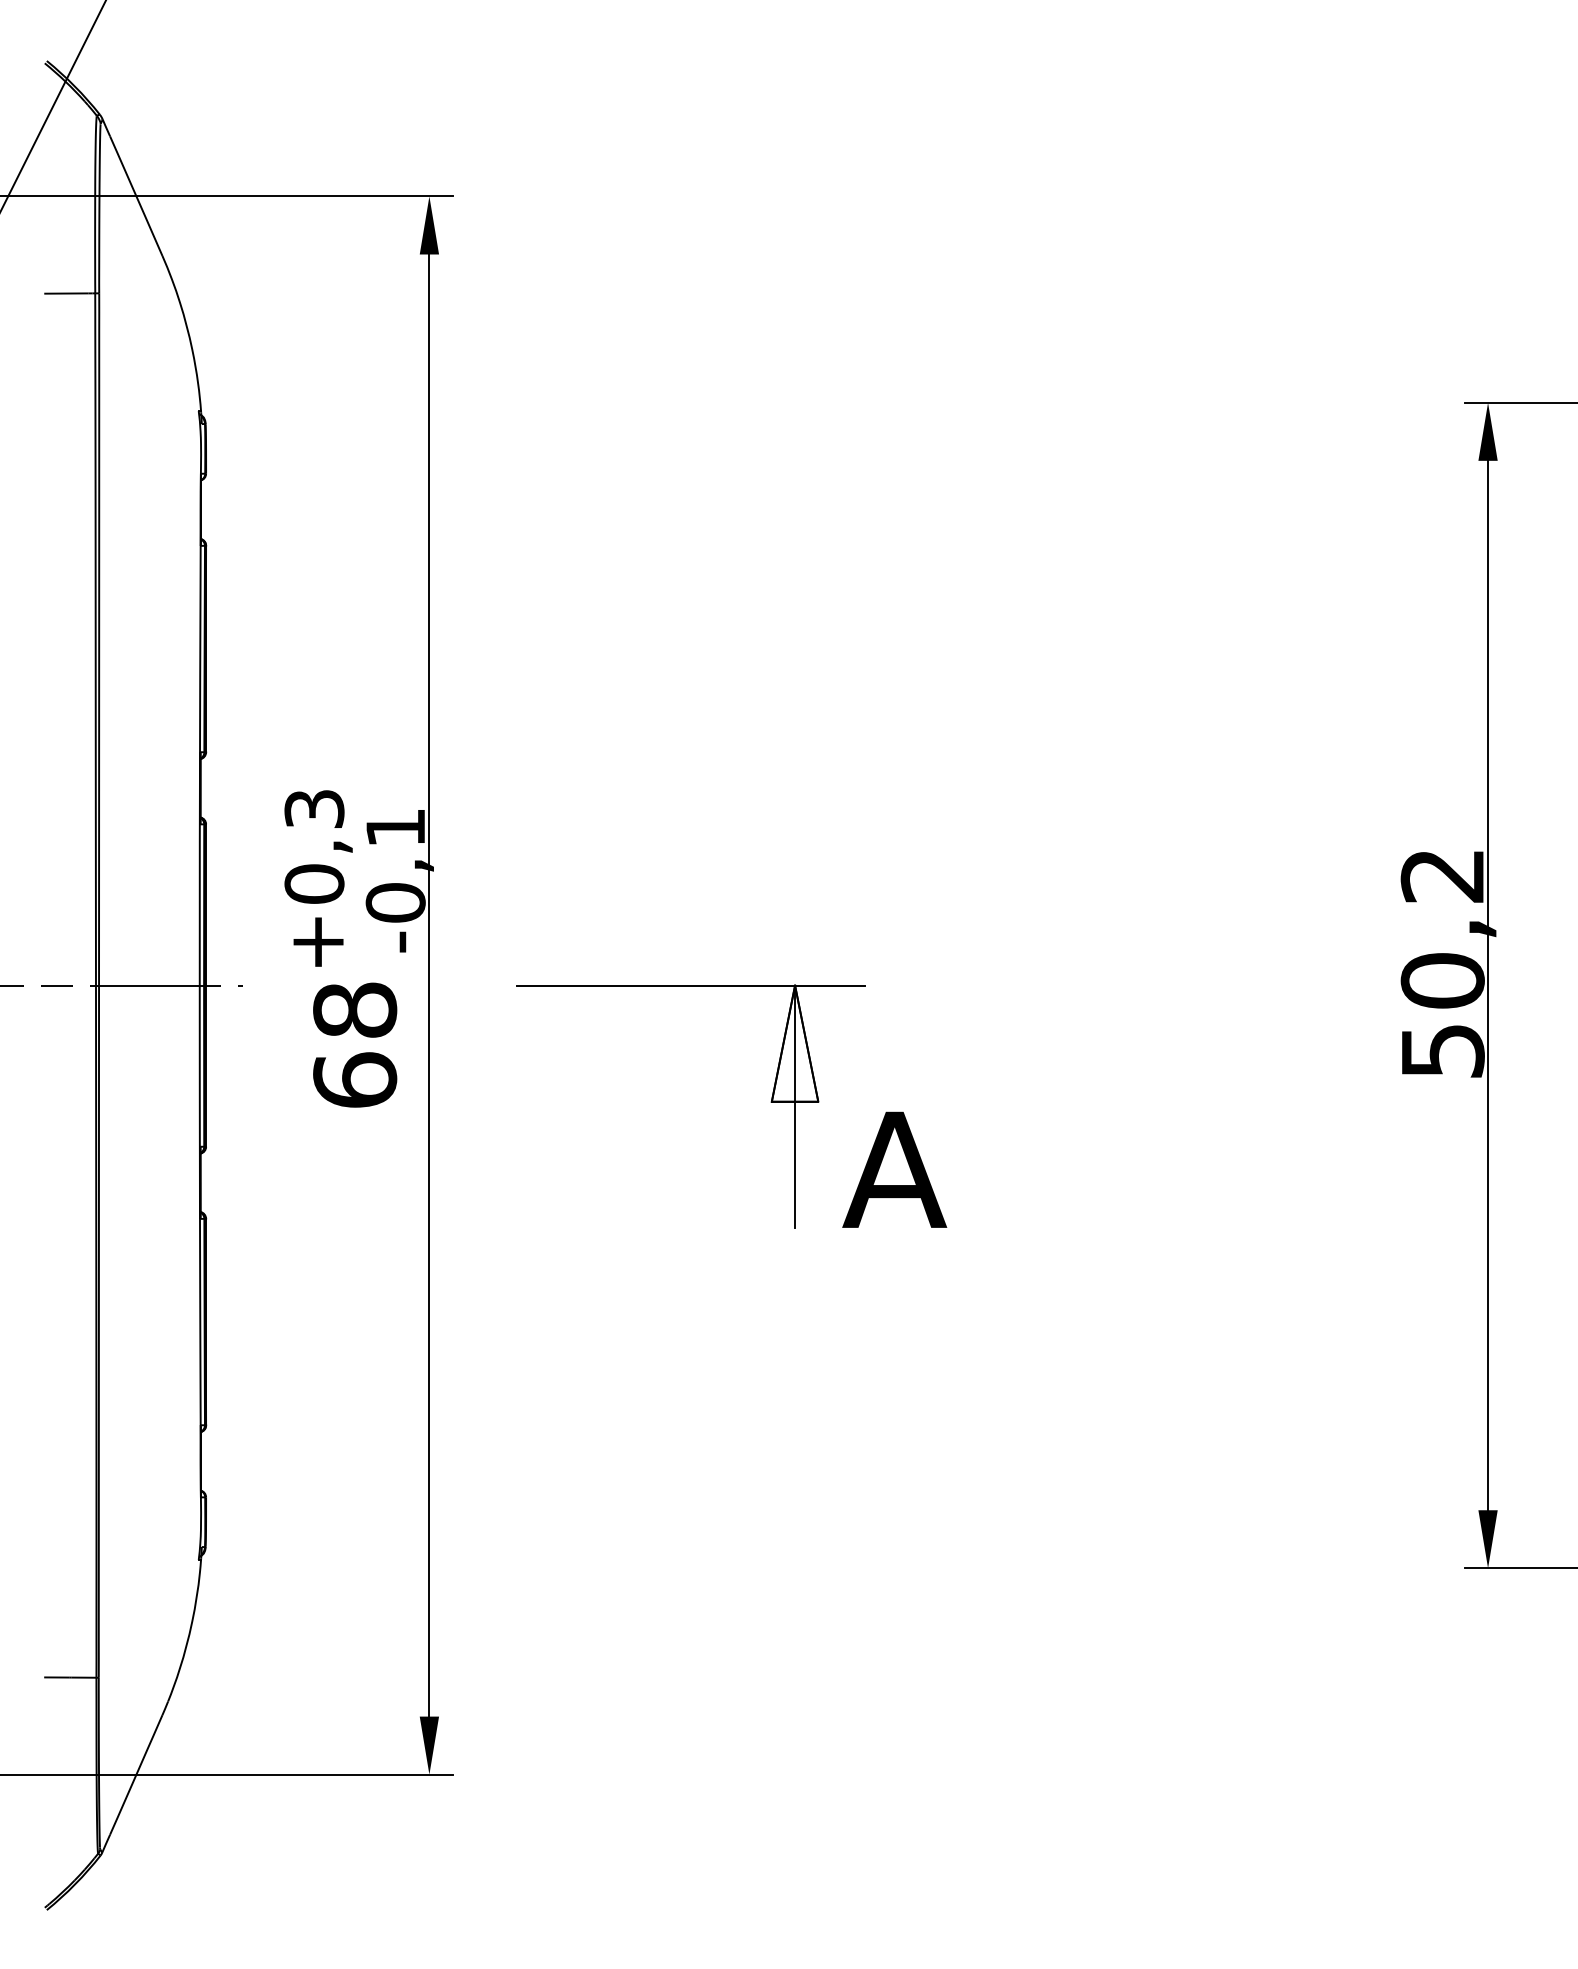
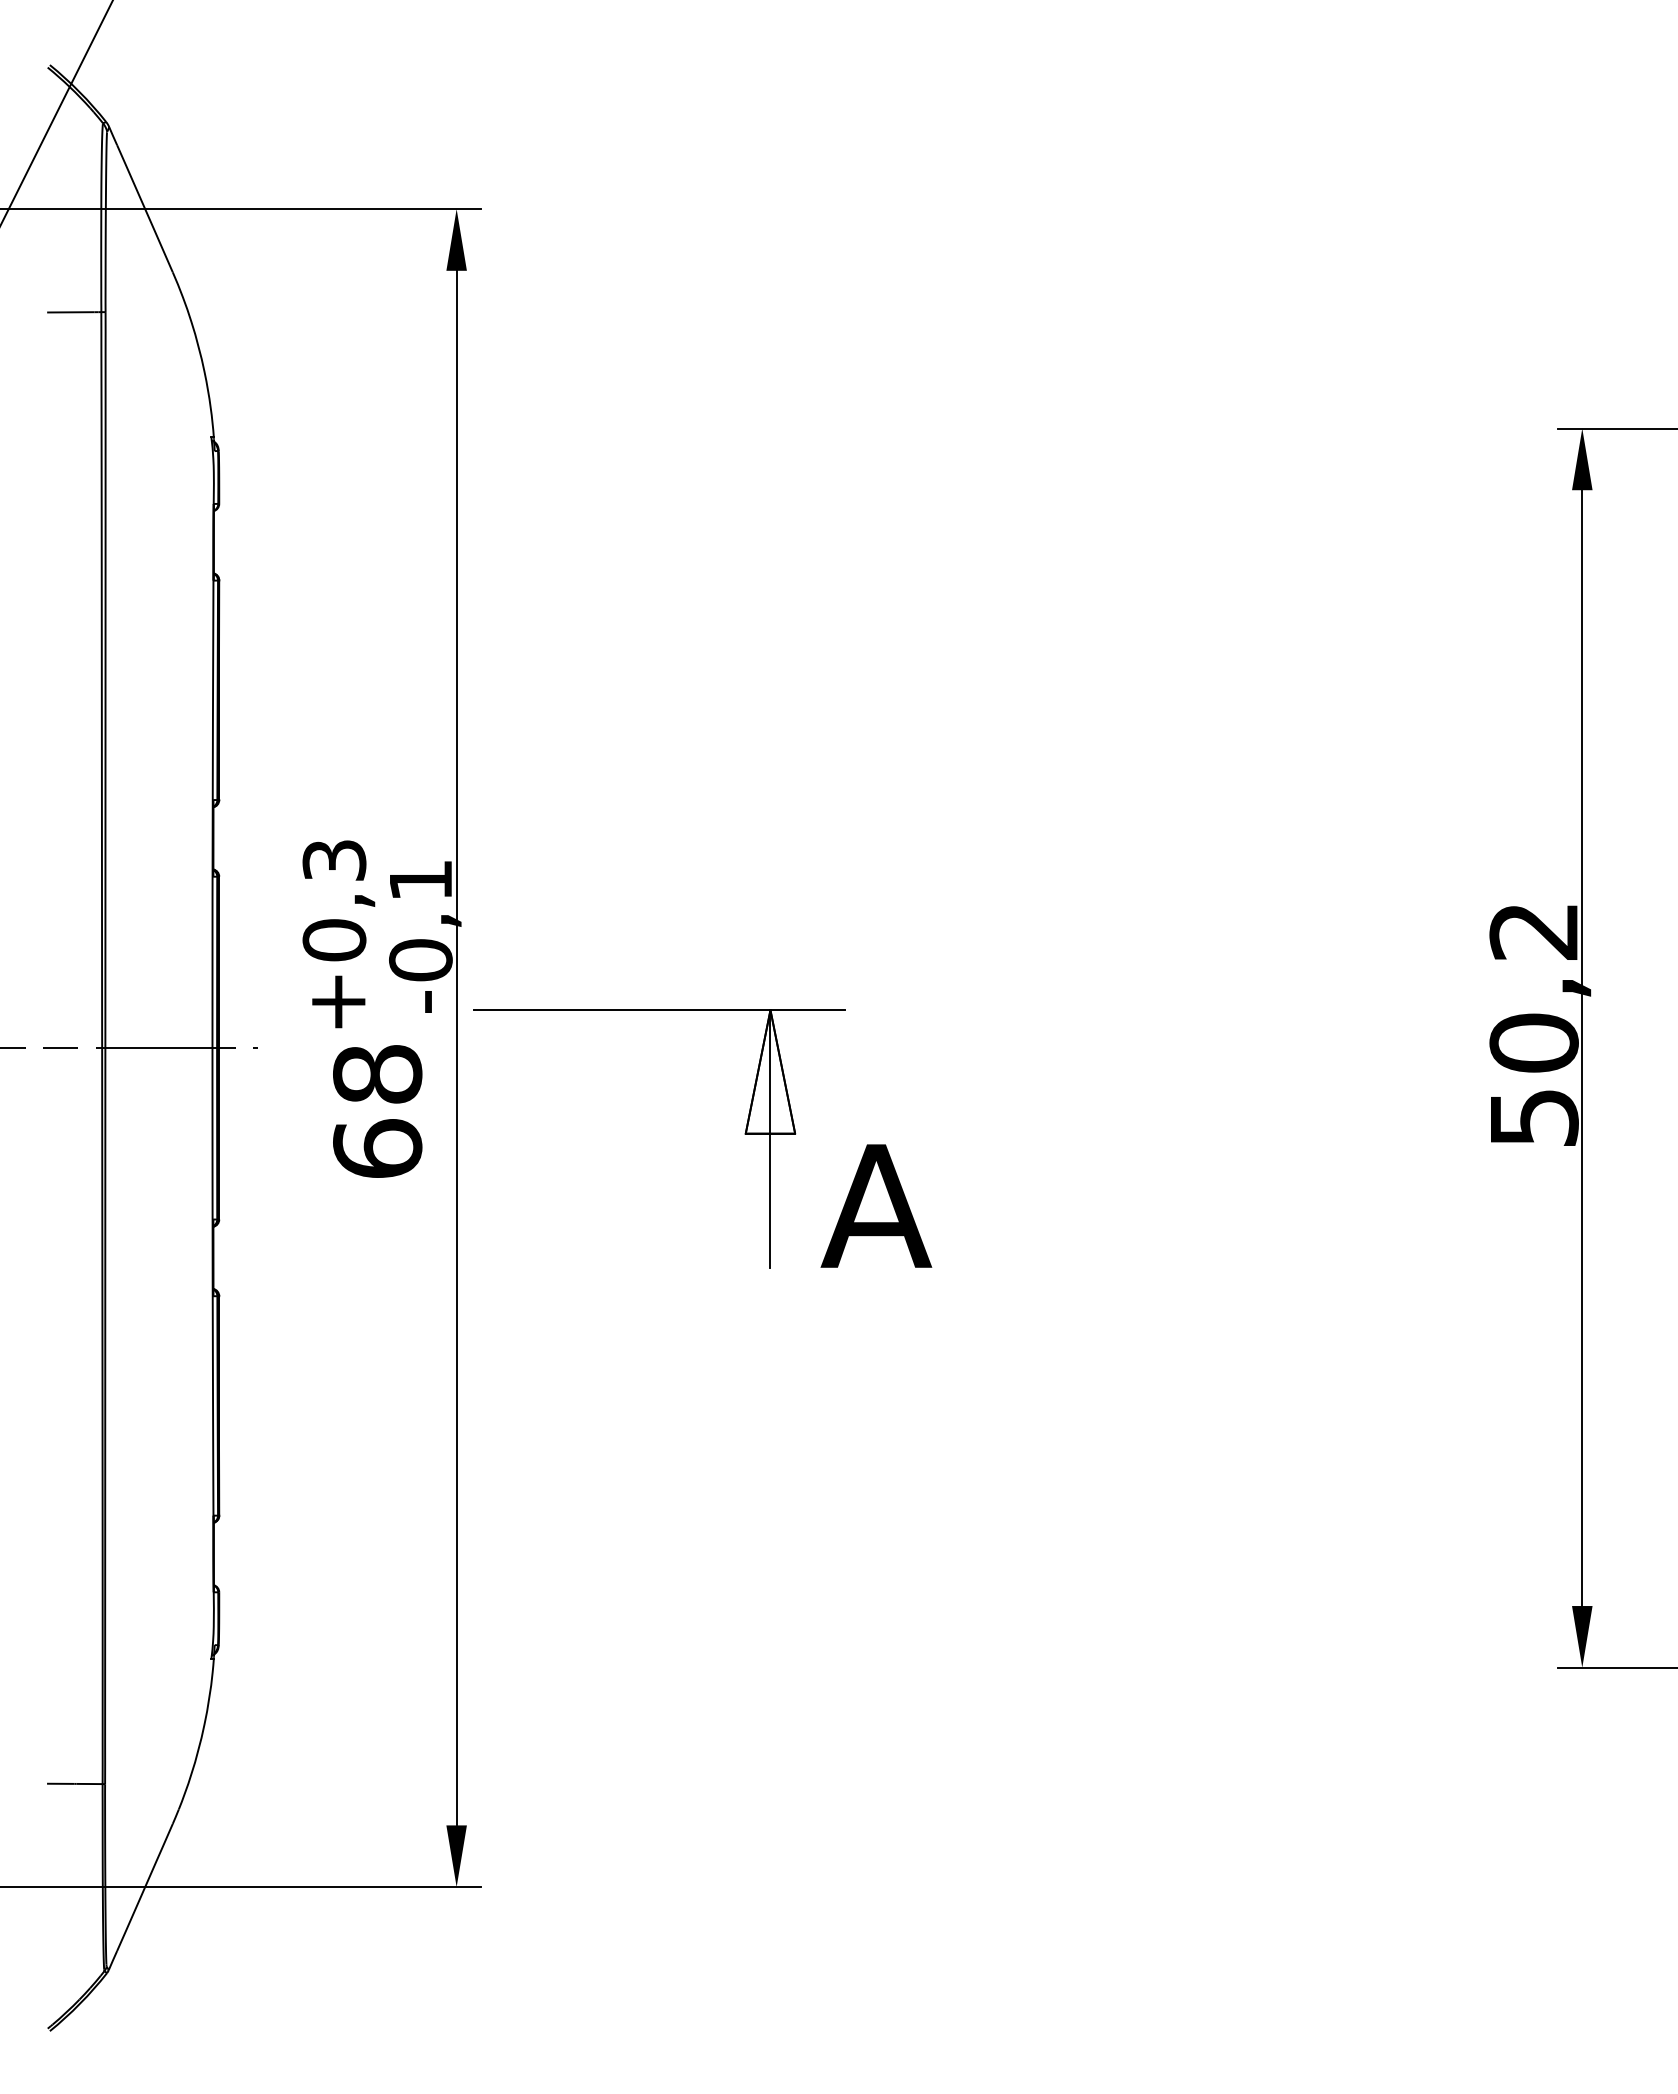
part: (770, 1102) -> (744, 1134), moved

